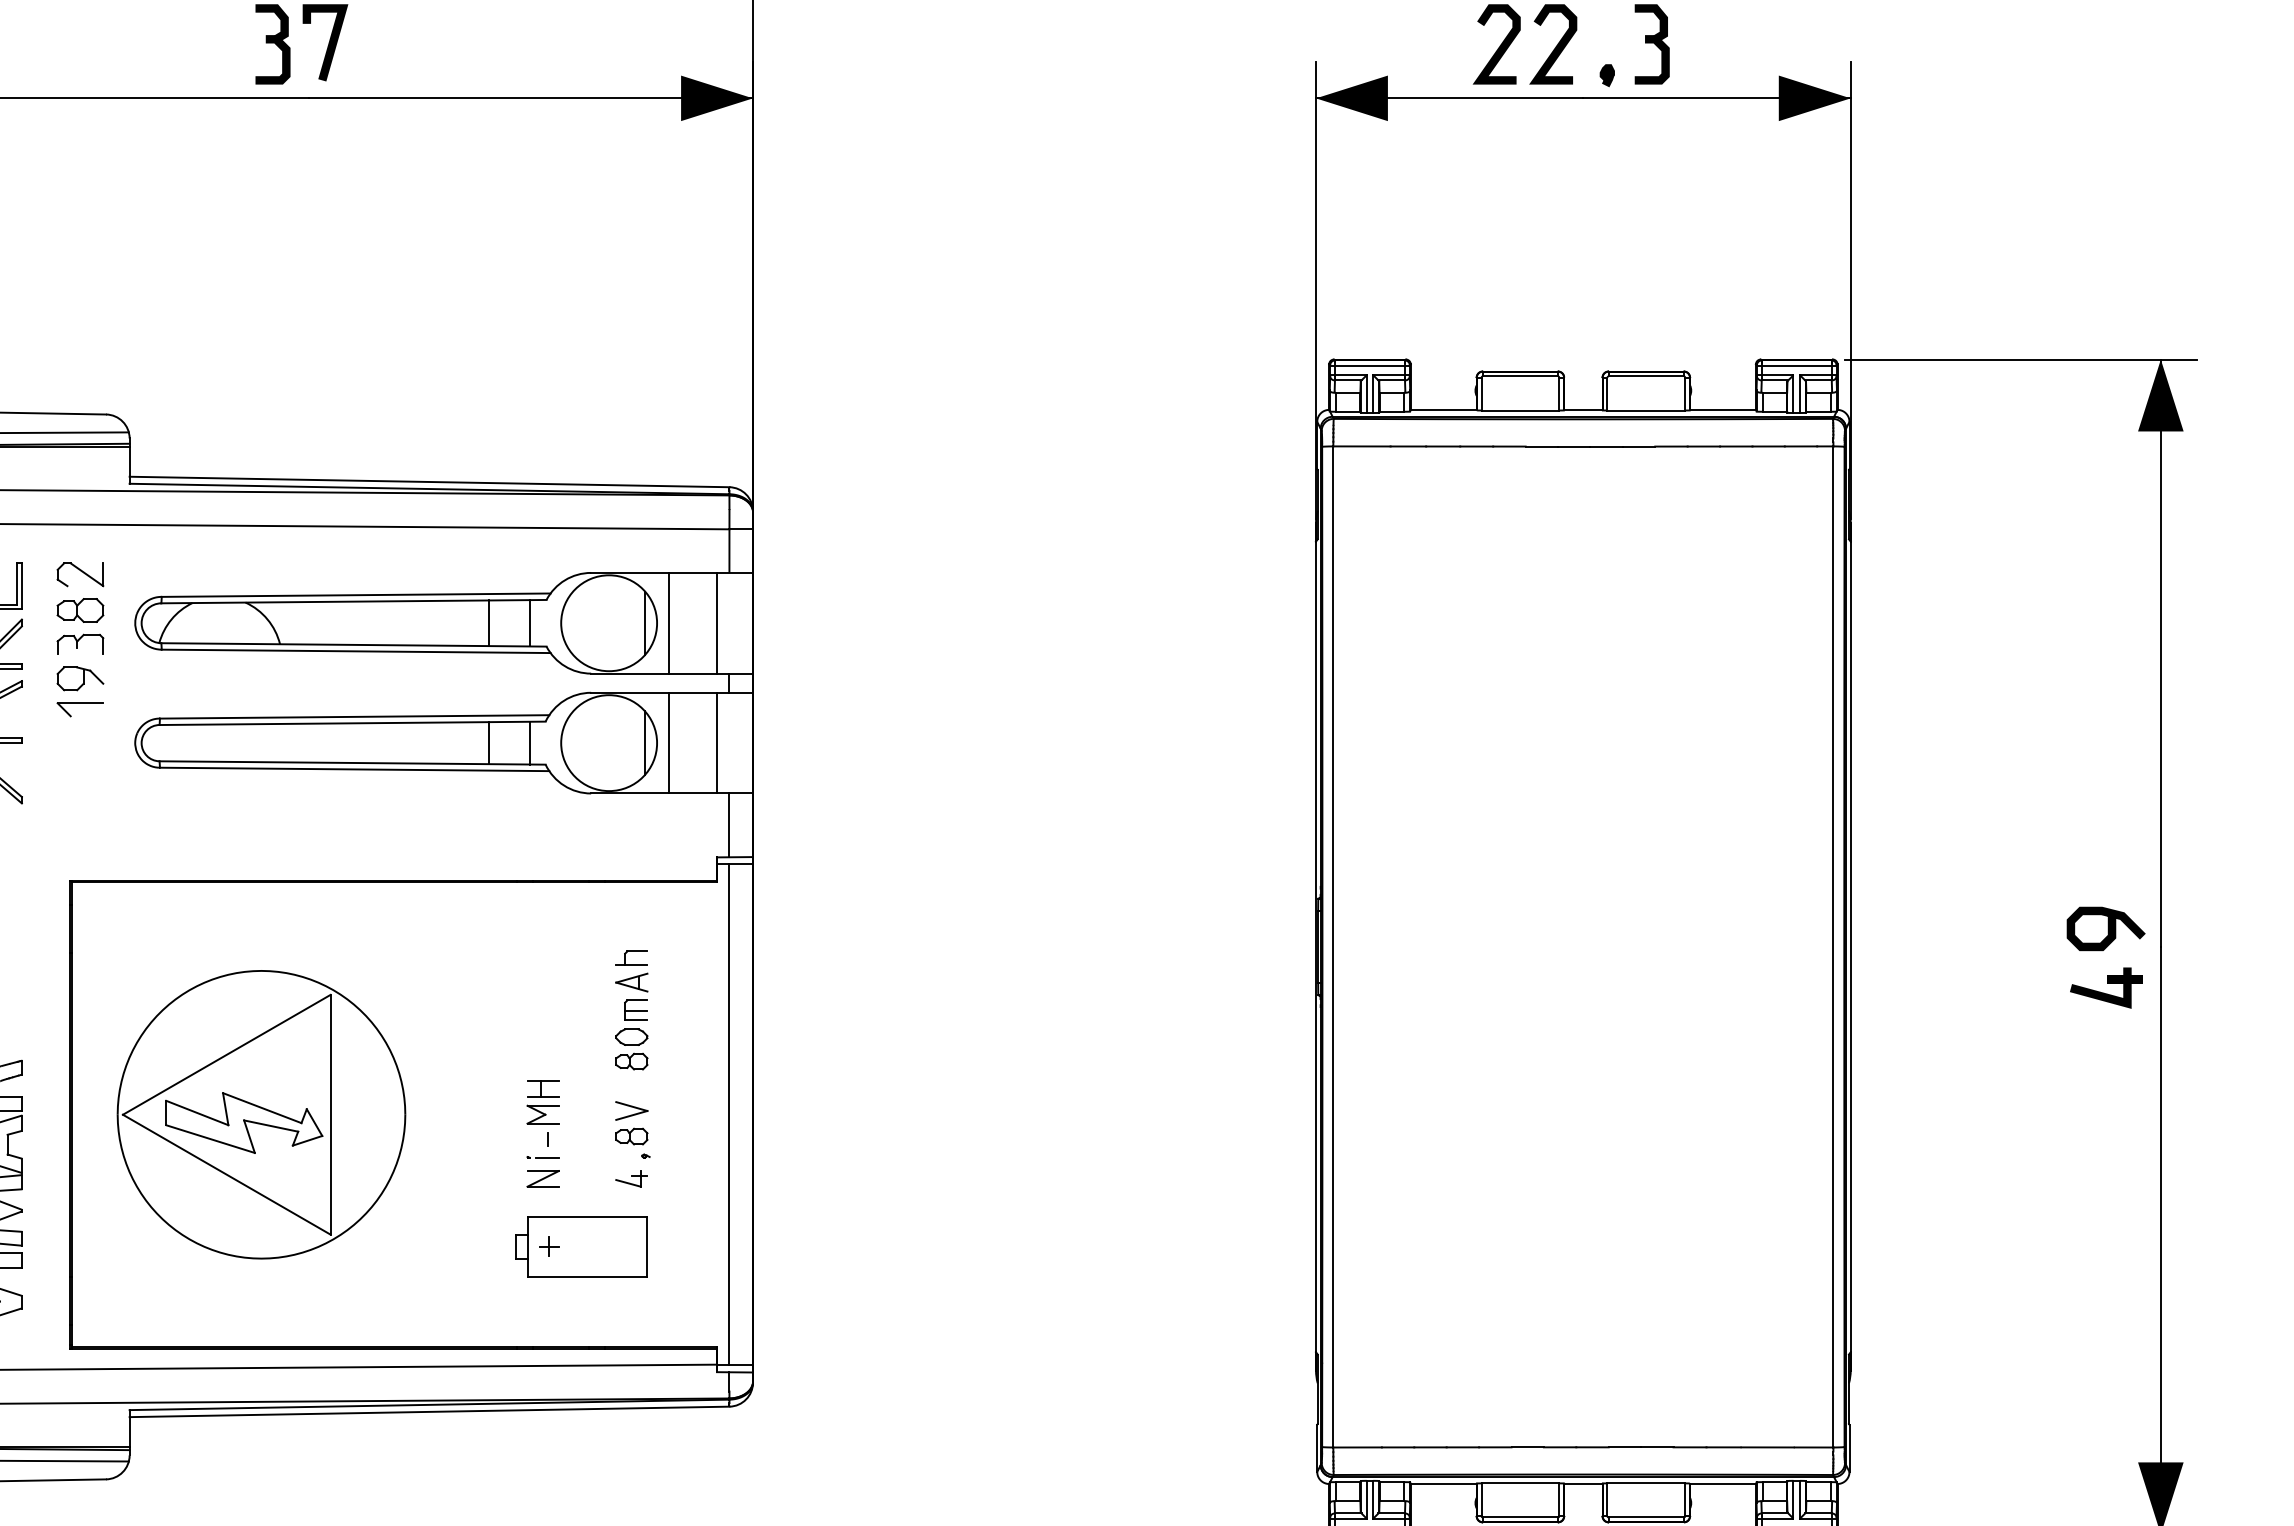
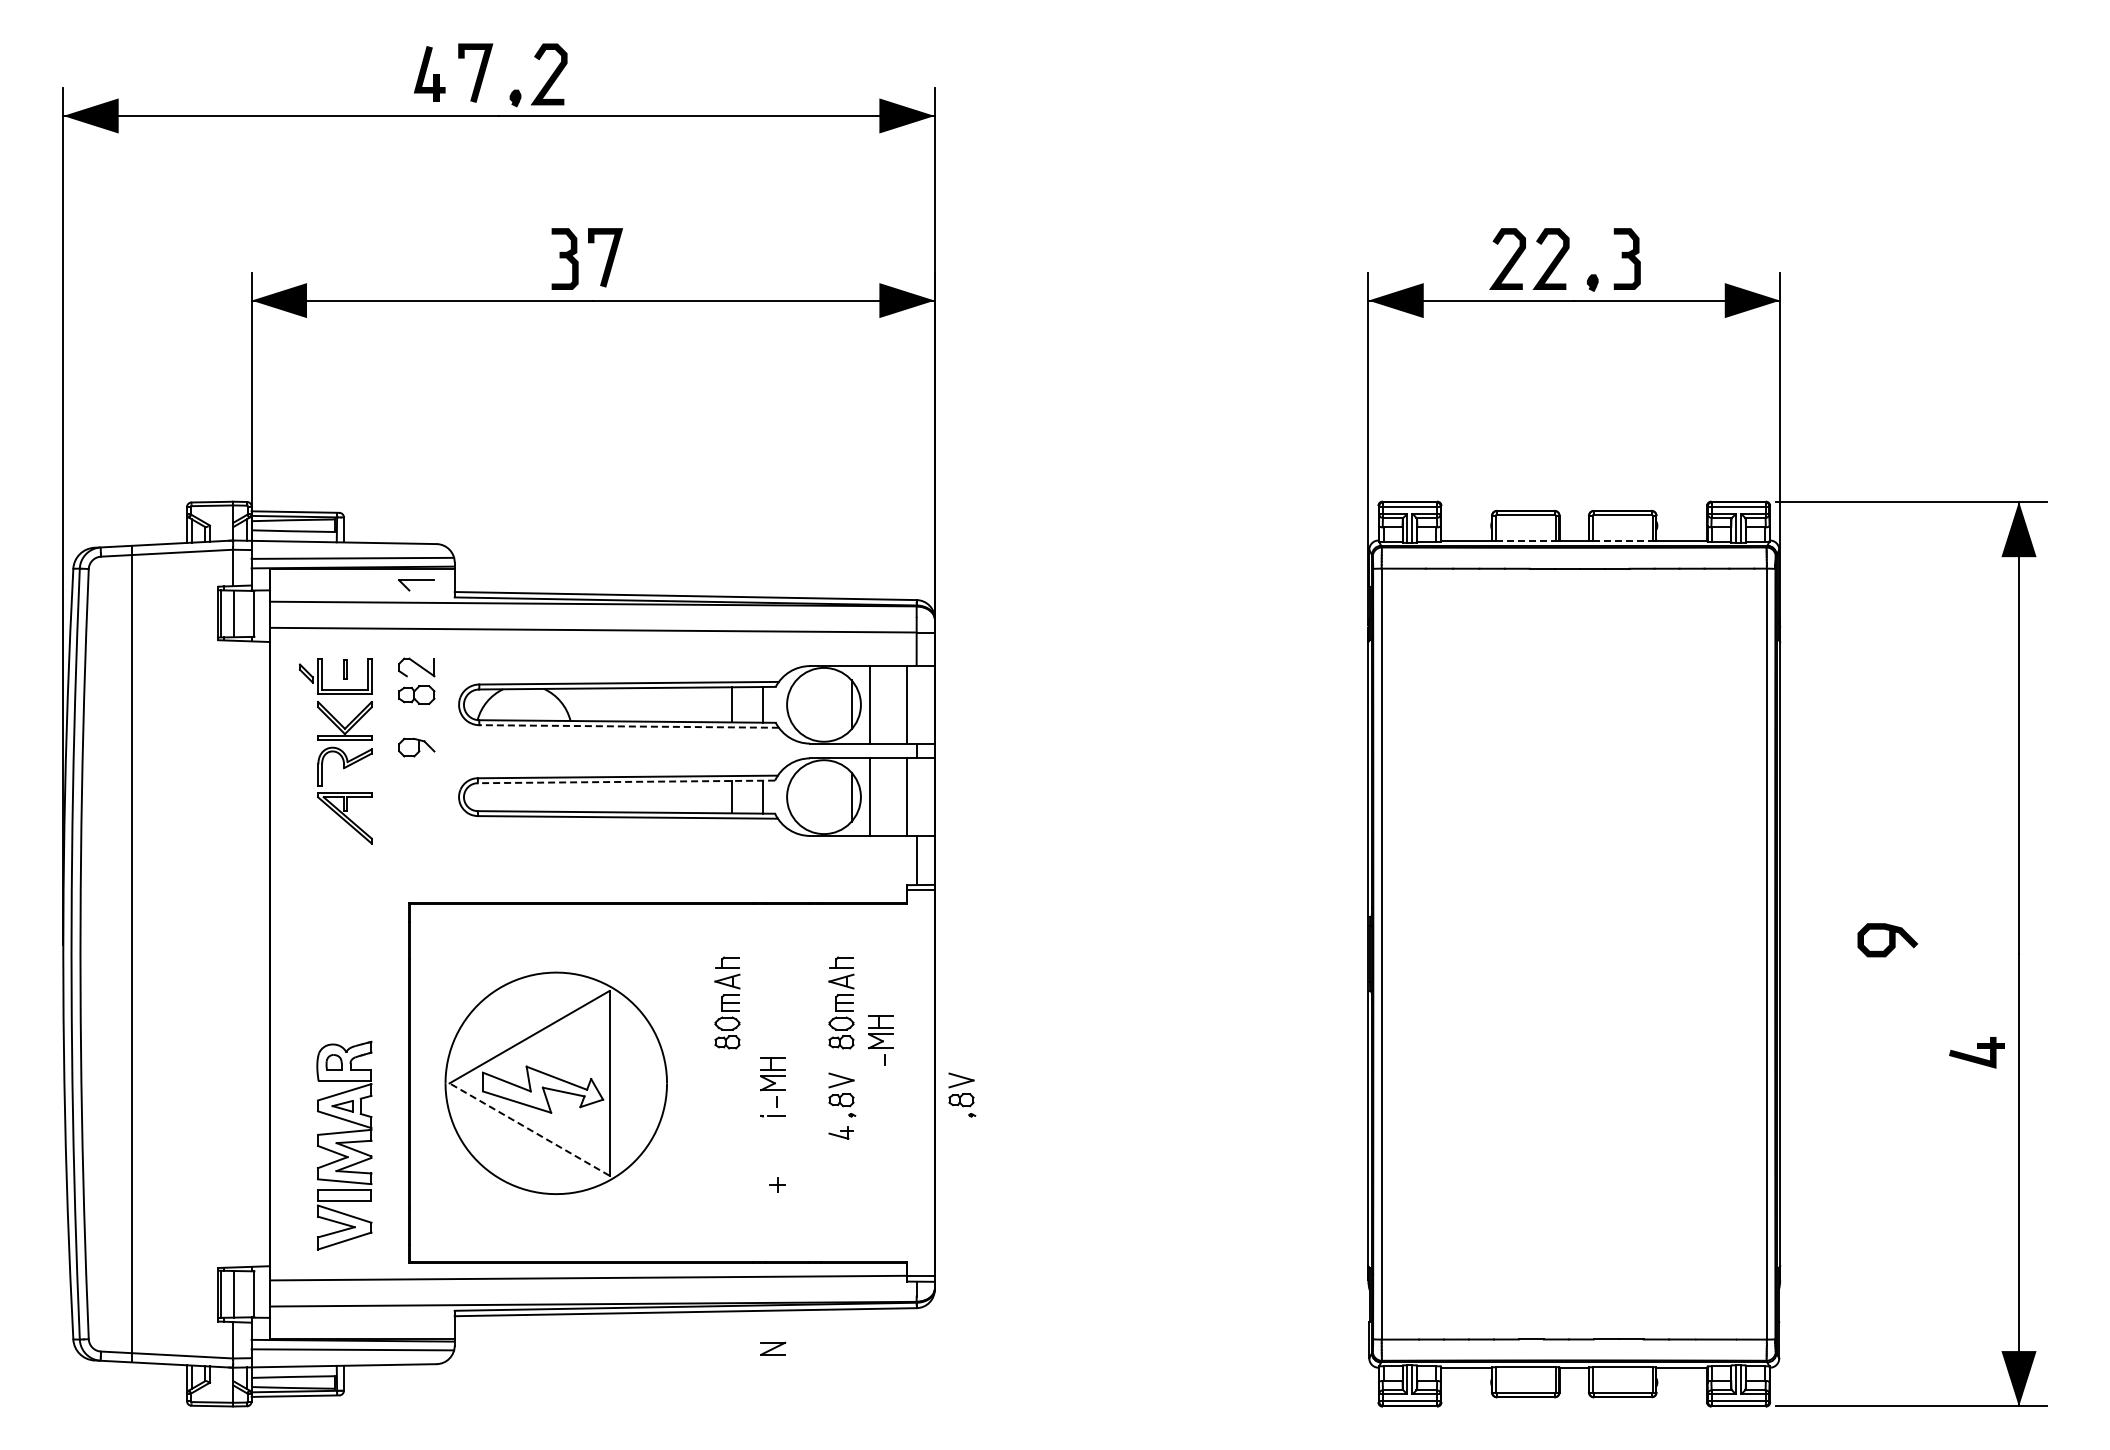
line: (1520, 411) -> (1525, 541), solid -> dashed
line: (1645, 411) -> (1622, 541), solid -> dashed
part: (79, 643) -> (416, 720), removed
line: (356, 651) -> (629, 726), solid -> dashed
part: (79, 709) -> (416, 585), moved
line: (352, 722) -> (626, 781), solid -> dashed
curve: (2108, 929) -> (1889, 940), moved
part: (2105, 987) -> (1976, 1052), moved
part: (483, 1009) -> (727, 1002), added
part: (682, 1059) -> (880, 1040), added
line: (729, 1114) -> (916, 1083), removed
part: (788, 1129) -> (962, 1094), added
line: (226, 1174) -> (529, 1129), solid -> dashed
part: (543, 1178) -> (773, 1348), moved
part: (581, 1246) -> (802, 1184), removed

